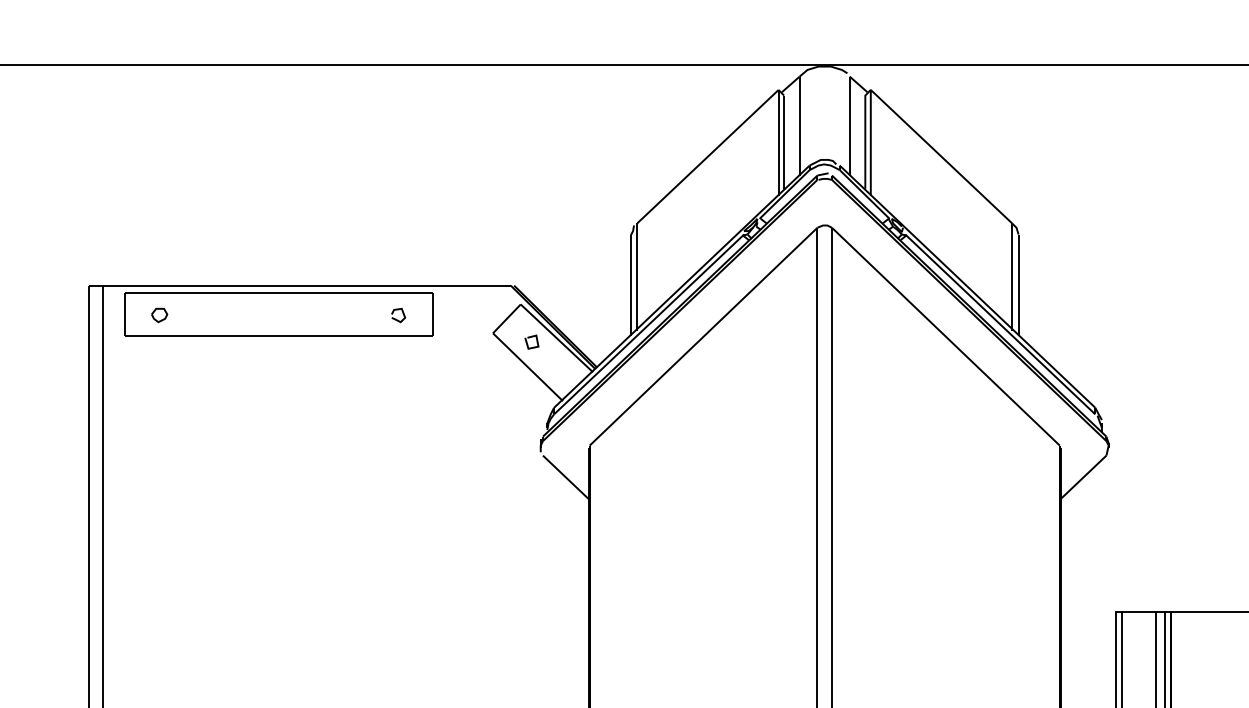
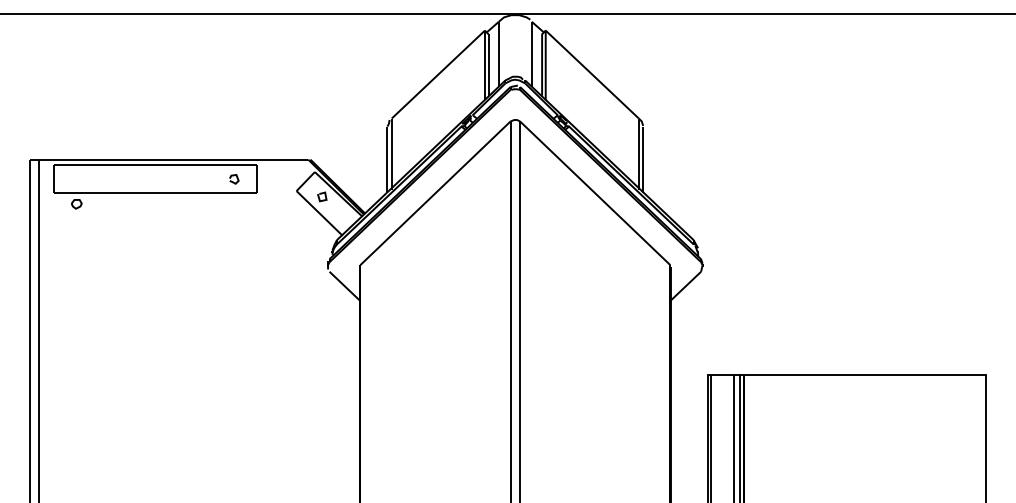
part: (159, 315) -> (76, 204), moved

